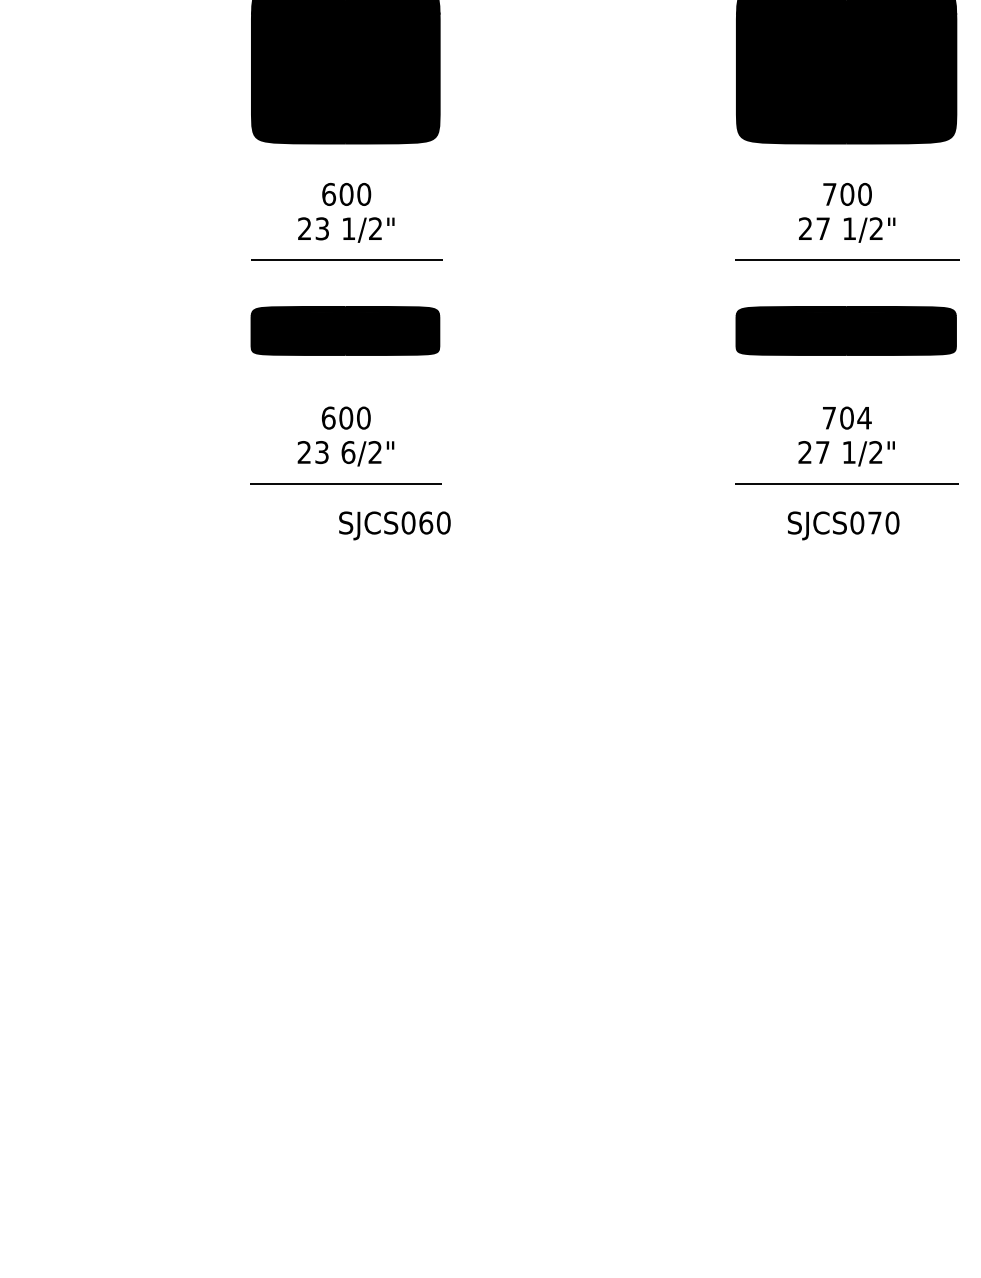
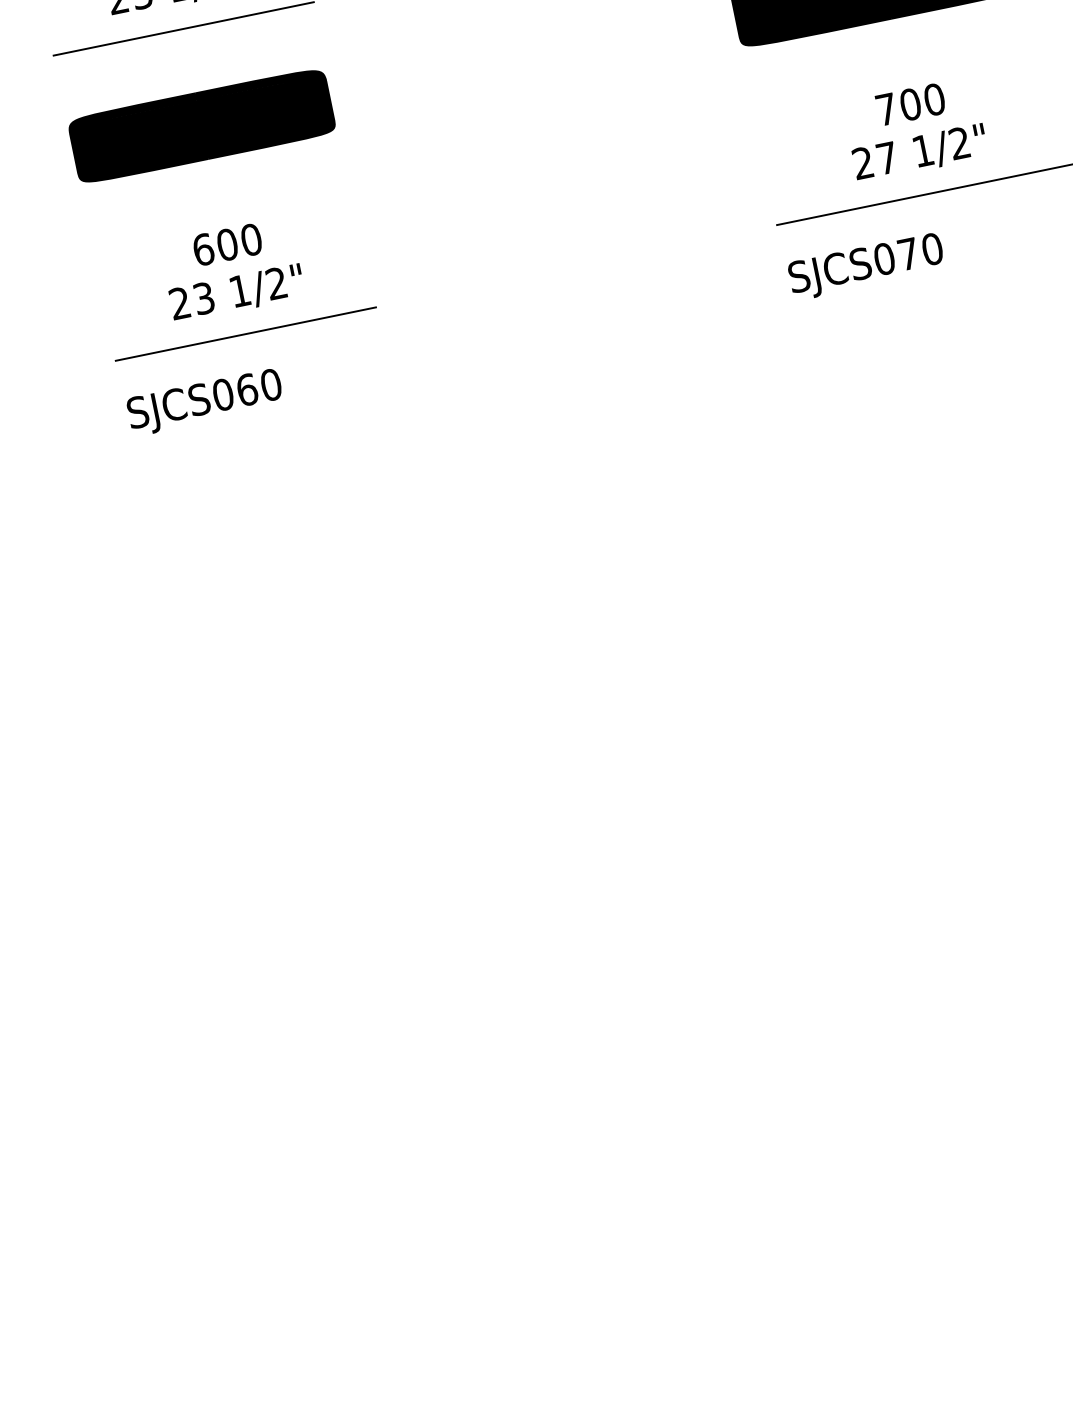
text: (864, 417) -> (934, 98), 704 -> 700
text: (348, 452) -> (240, 291), 6/2" -> 1/2"
text: (394, 525) -> (204, 402), moved
text: (843, 525) -> (866, 266), moved

